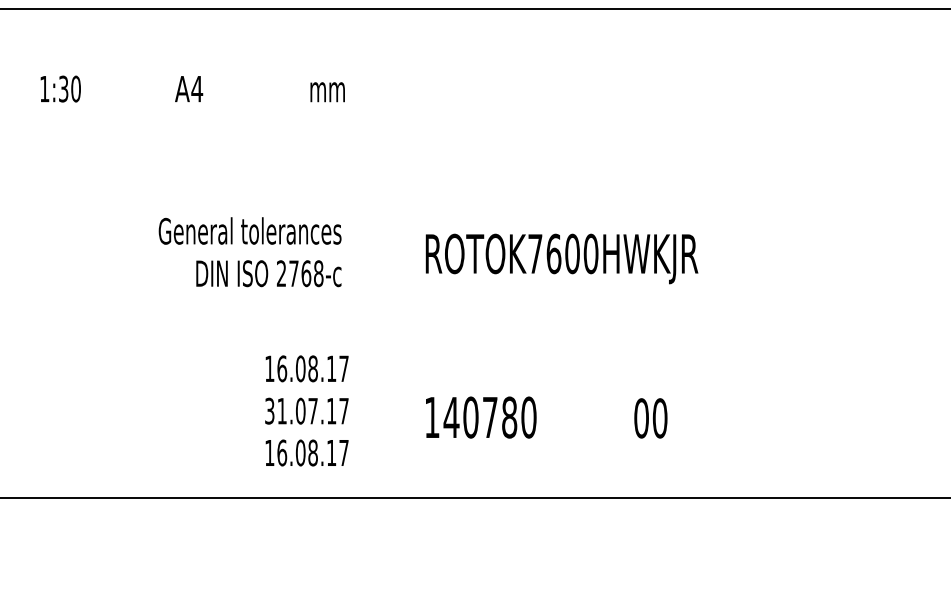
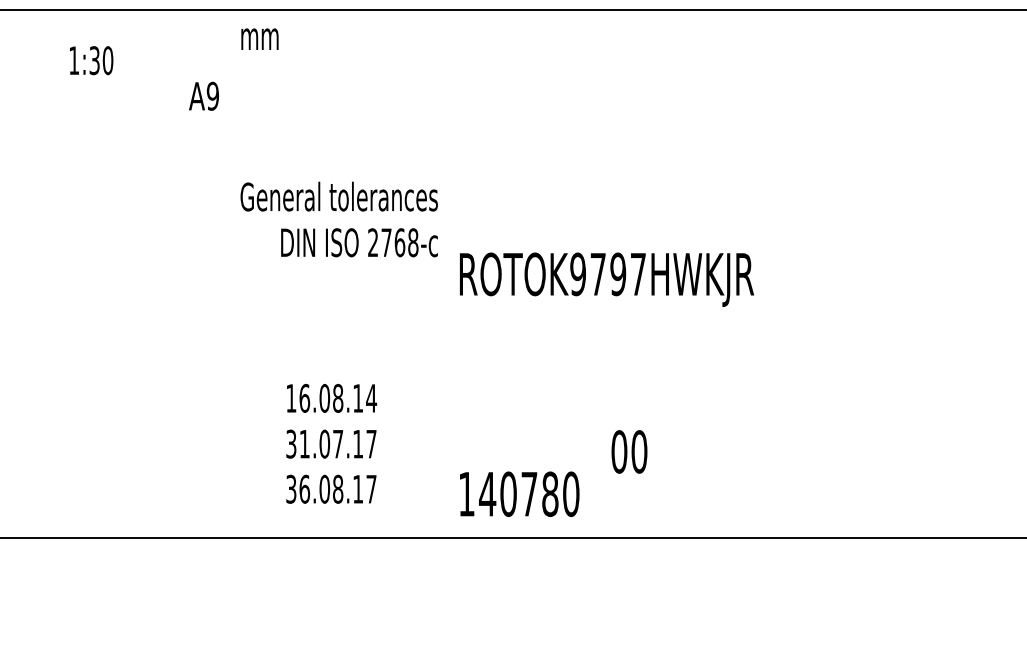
text: (60, 88) -> (91, 60), moved
text: (197, 88) -> (213, 95), A4 -> A9
text: (327, 92) -> (259, 39), moved
text: (249, 252) -> (338, 219), moved
text: (563, 253) -> (608, 273), ROTOK7600HWKJR -> ROTOK9797HWKJR
text: (343, 368) -> (370, 398), 16.08.17 -> 16.08.14
text: (481, 417) -> (519, 494), moved
text: (650, 418) -> (629, 452), moved
text: (269, 452) -> (291, 488), 16.08.17 -> 36.08.17

